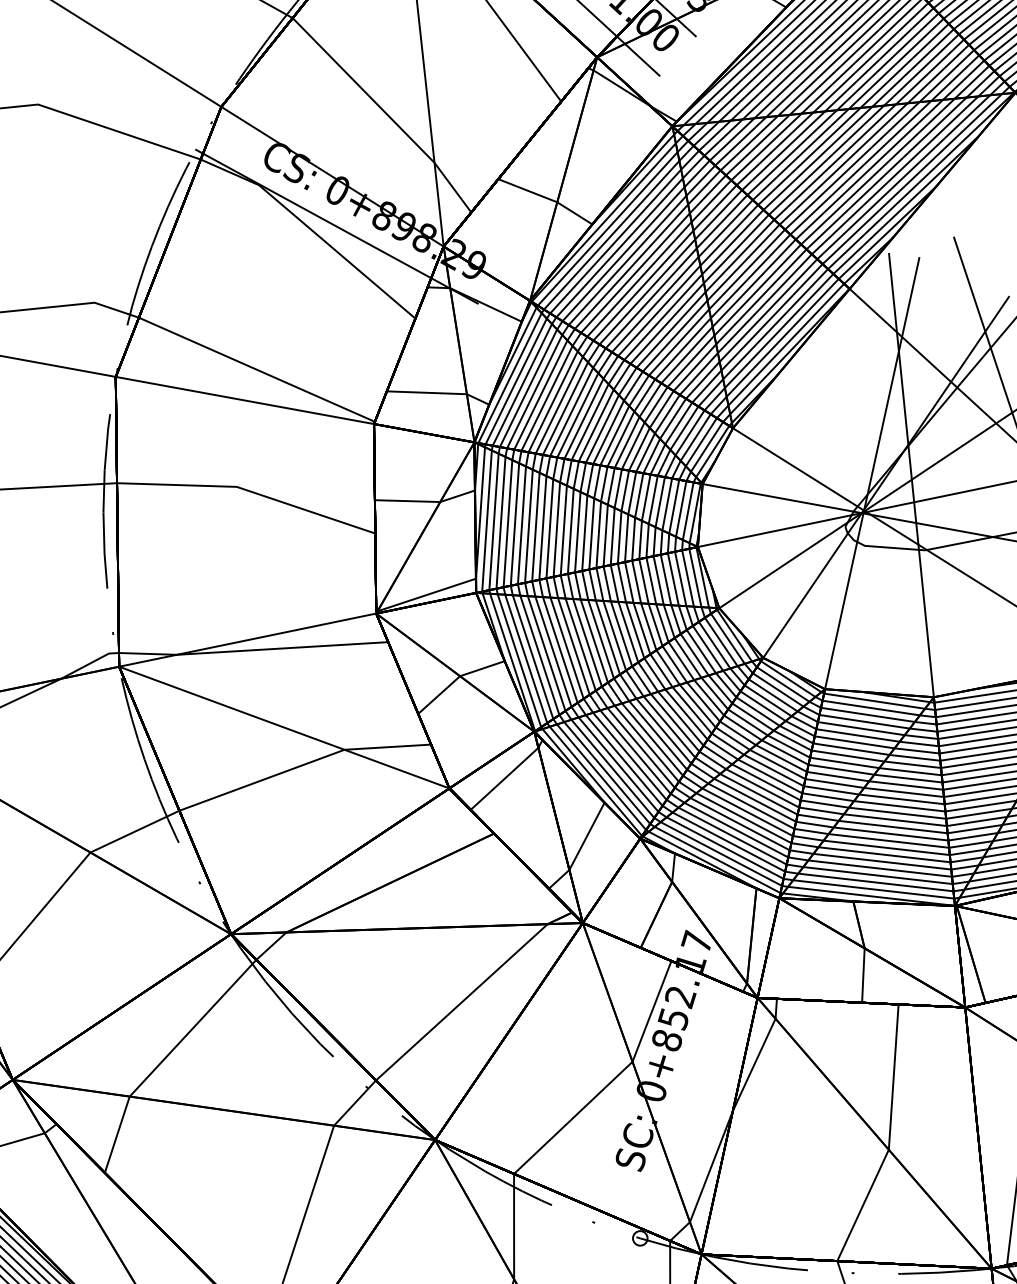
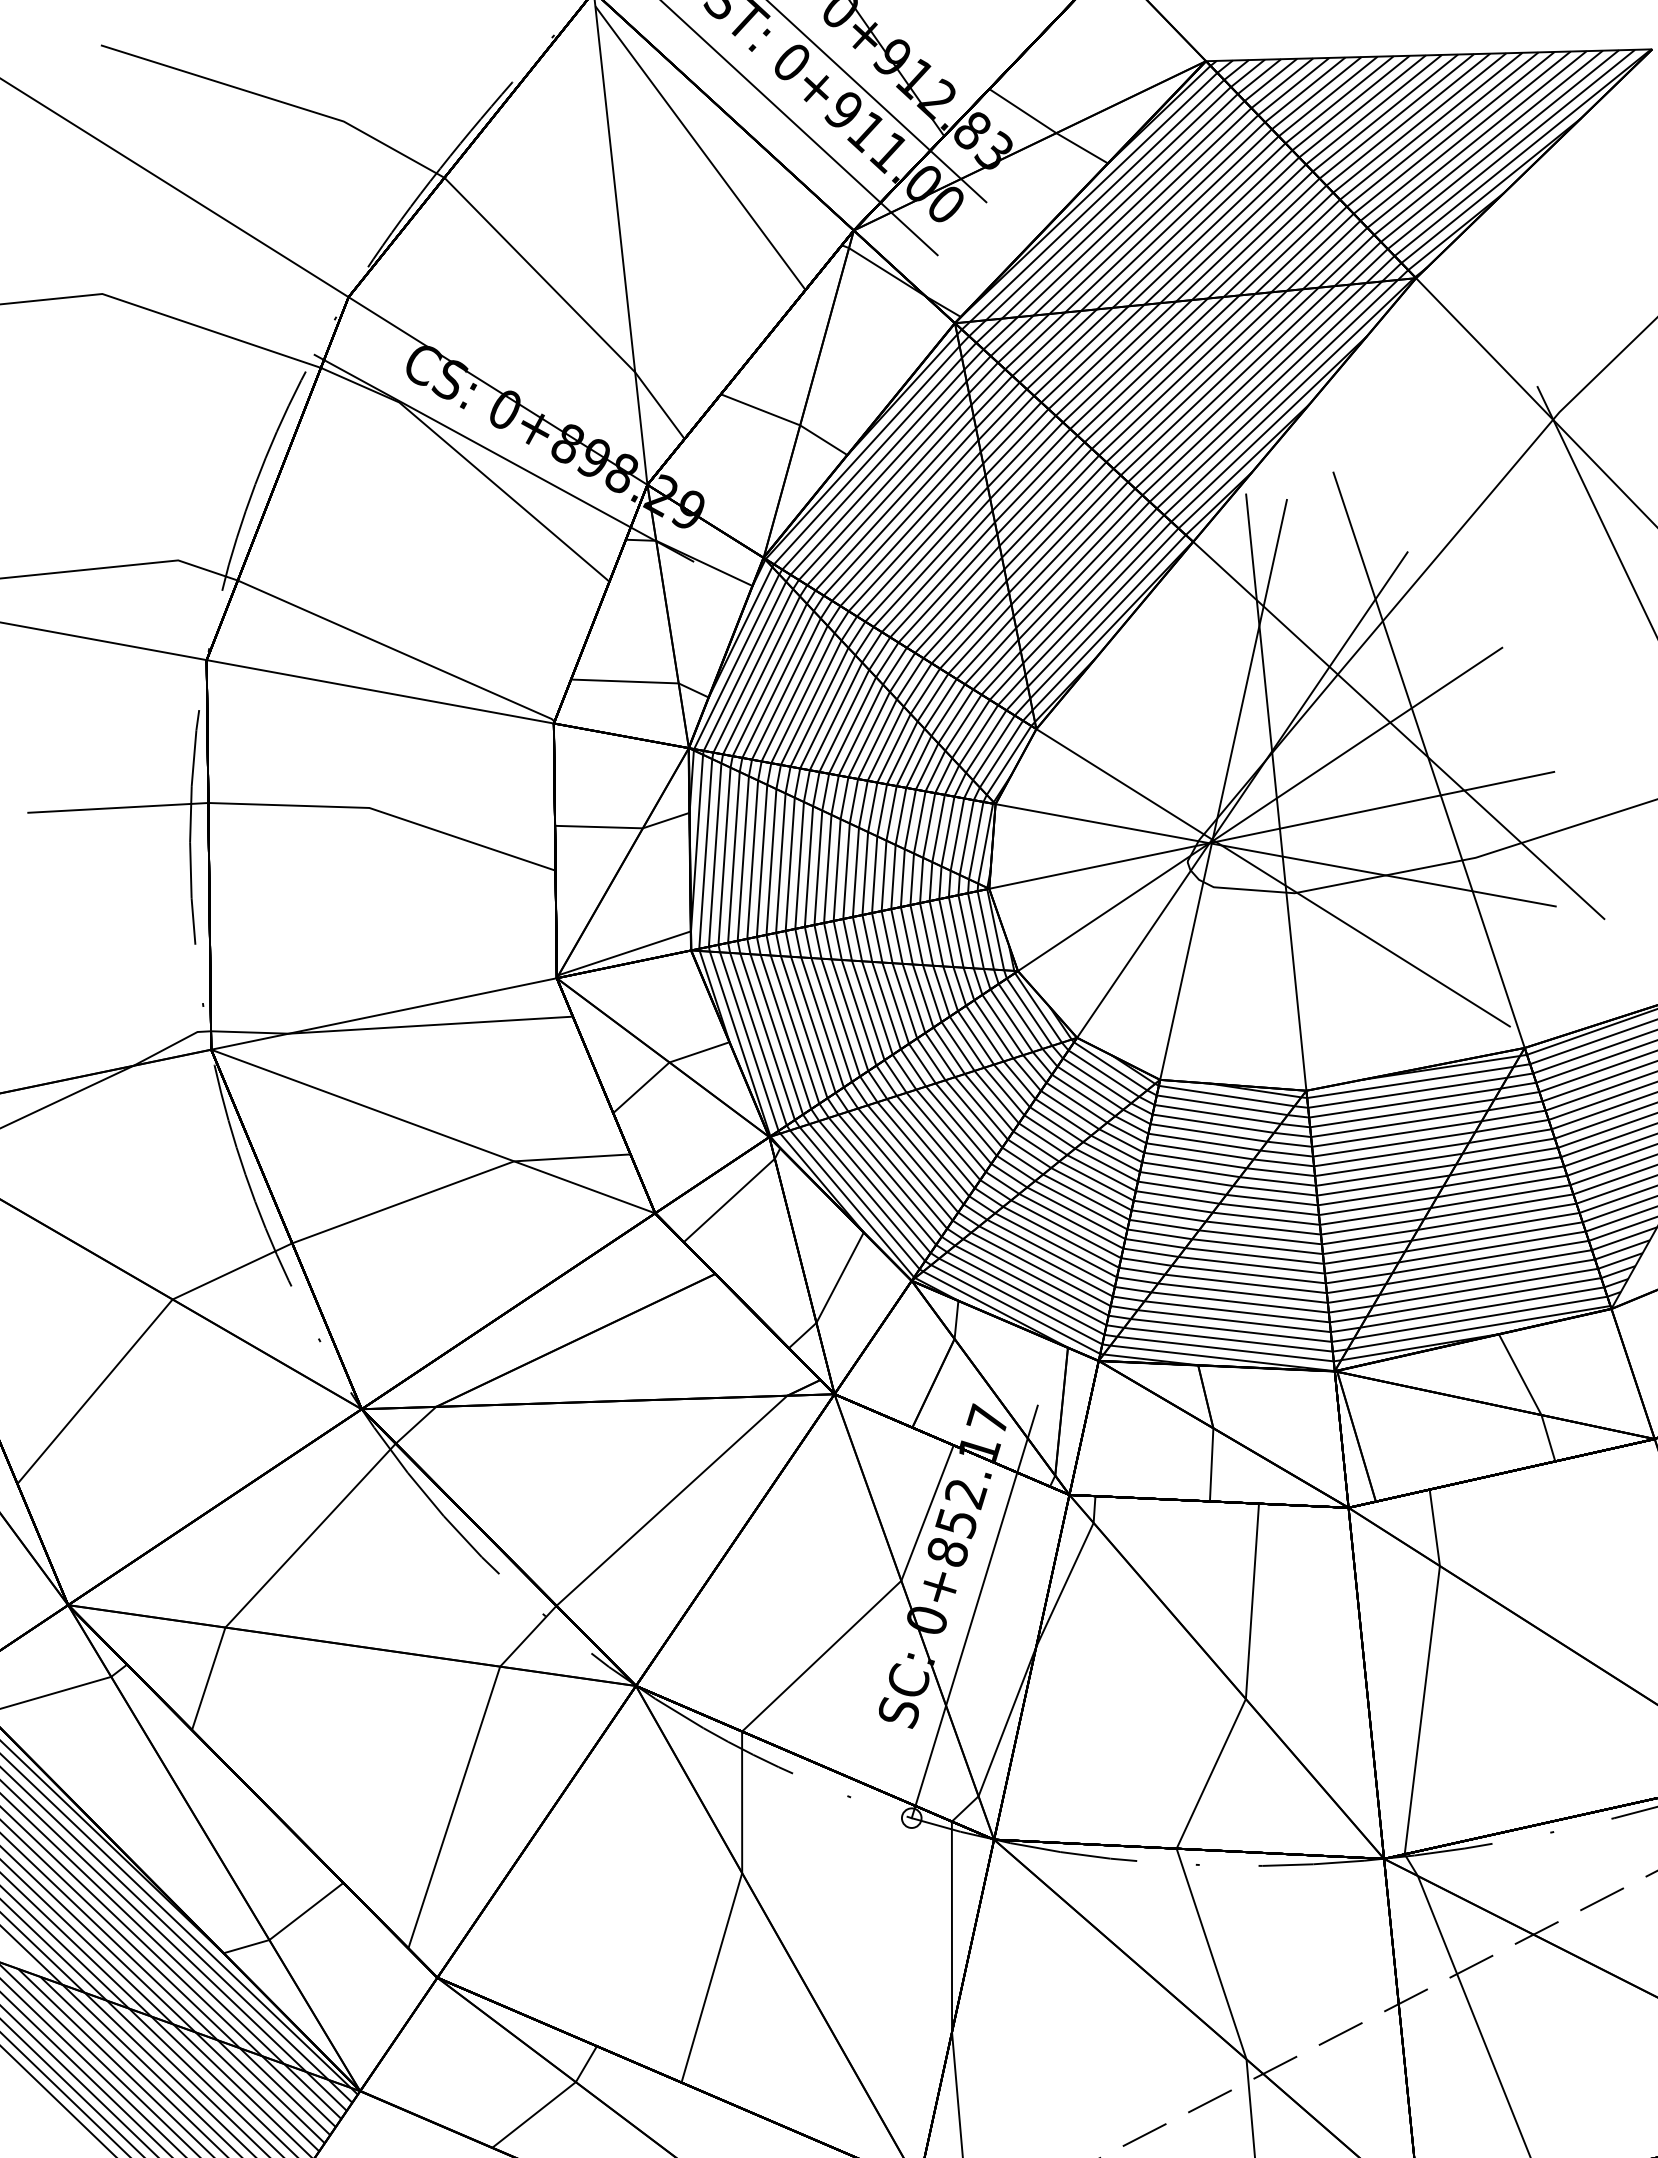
line: (686, 1084) -> (974, 1611), added

